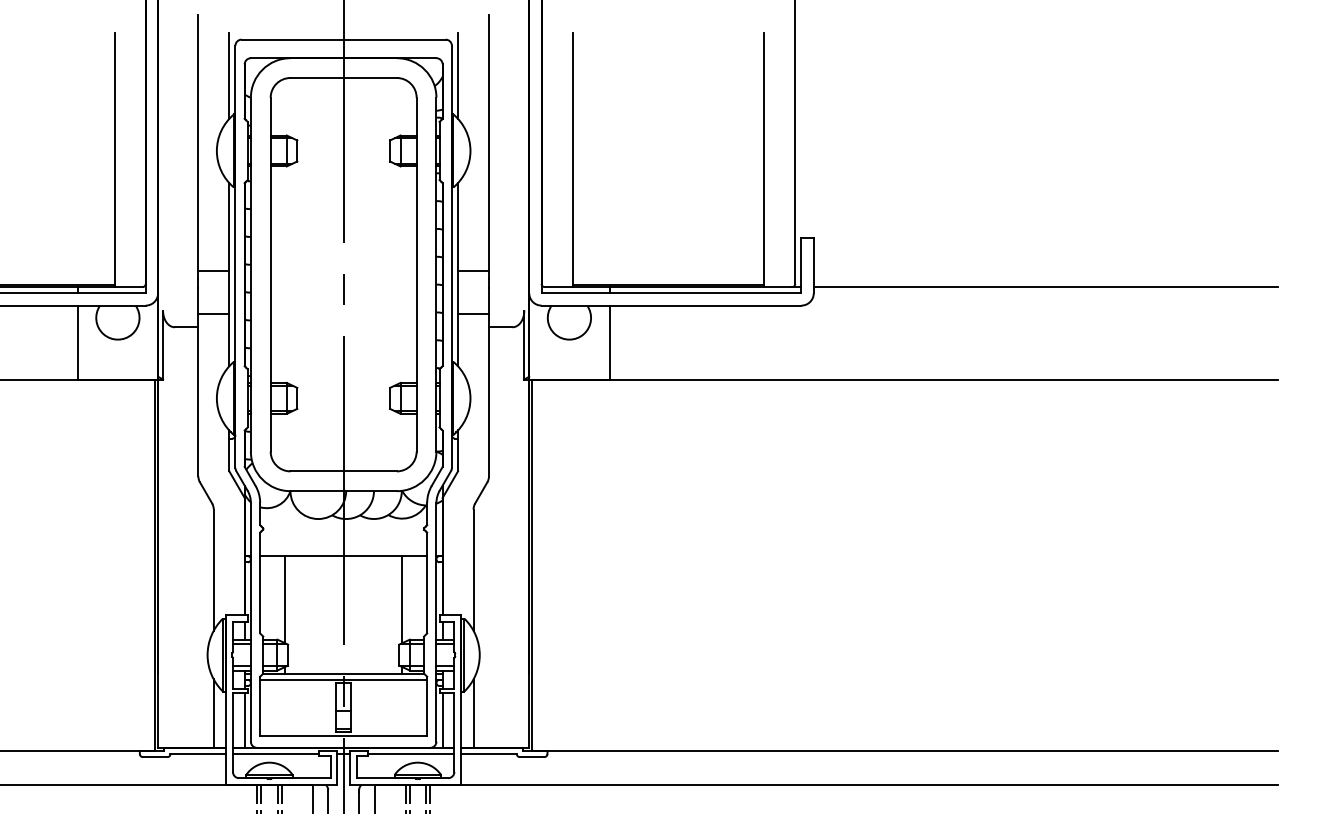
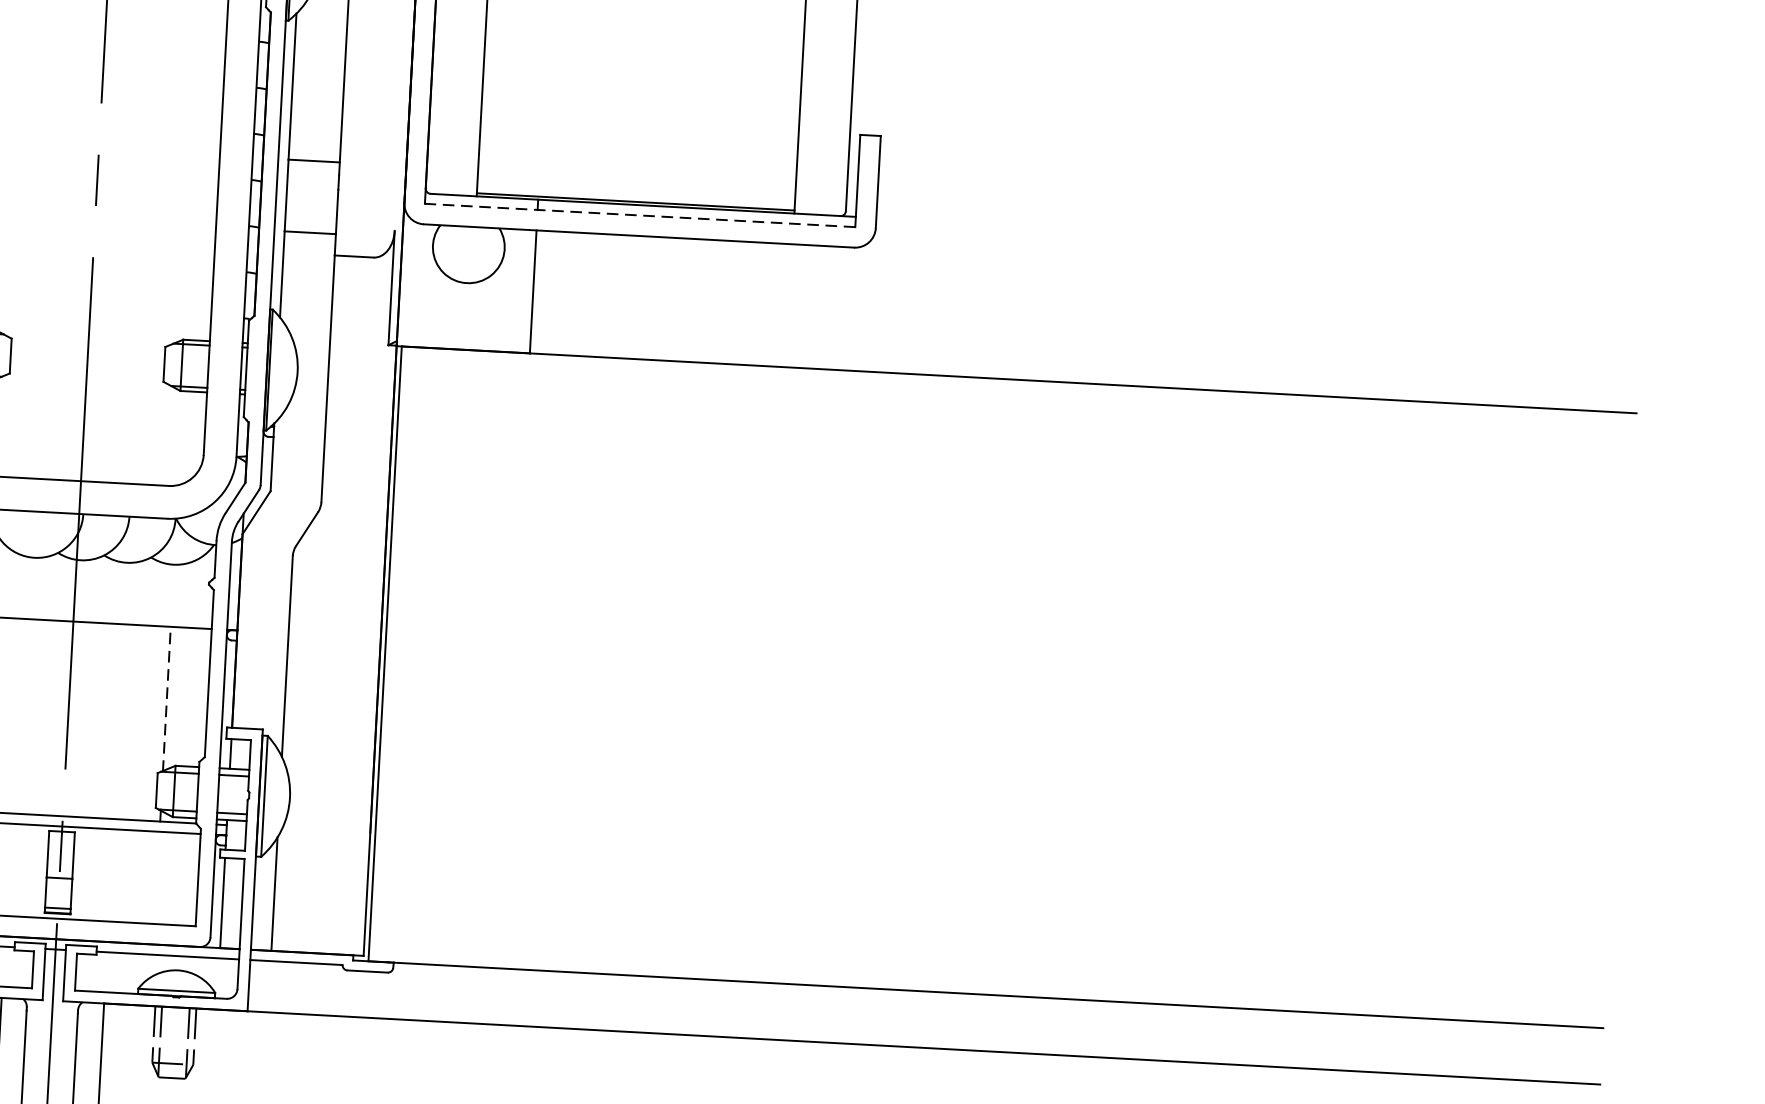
line: (1045, 287) -> (1260, 239), removed
line: (671, 293) -> (640, 215), solid -> dashed
line: (402, 599) -> (166, 698), solid -> dashed

